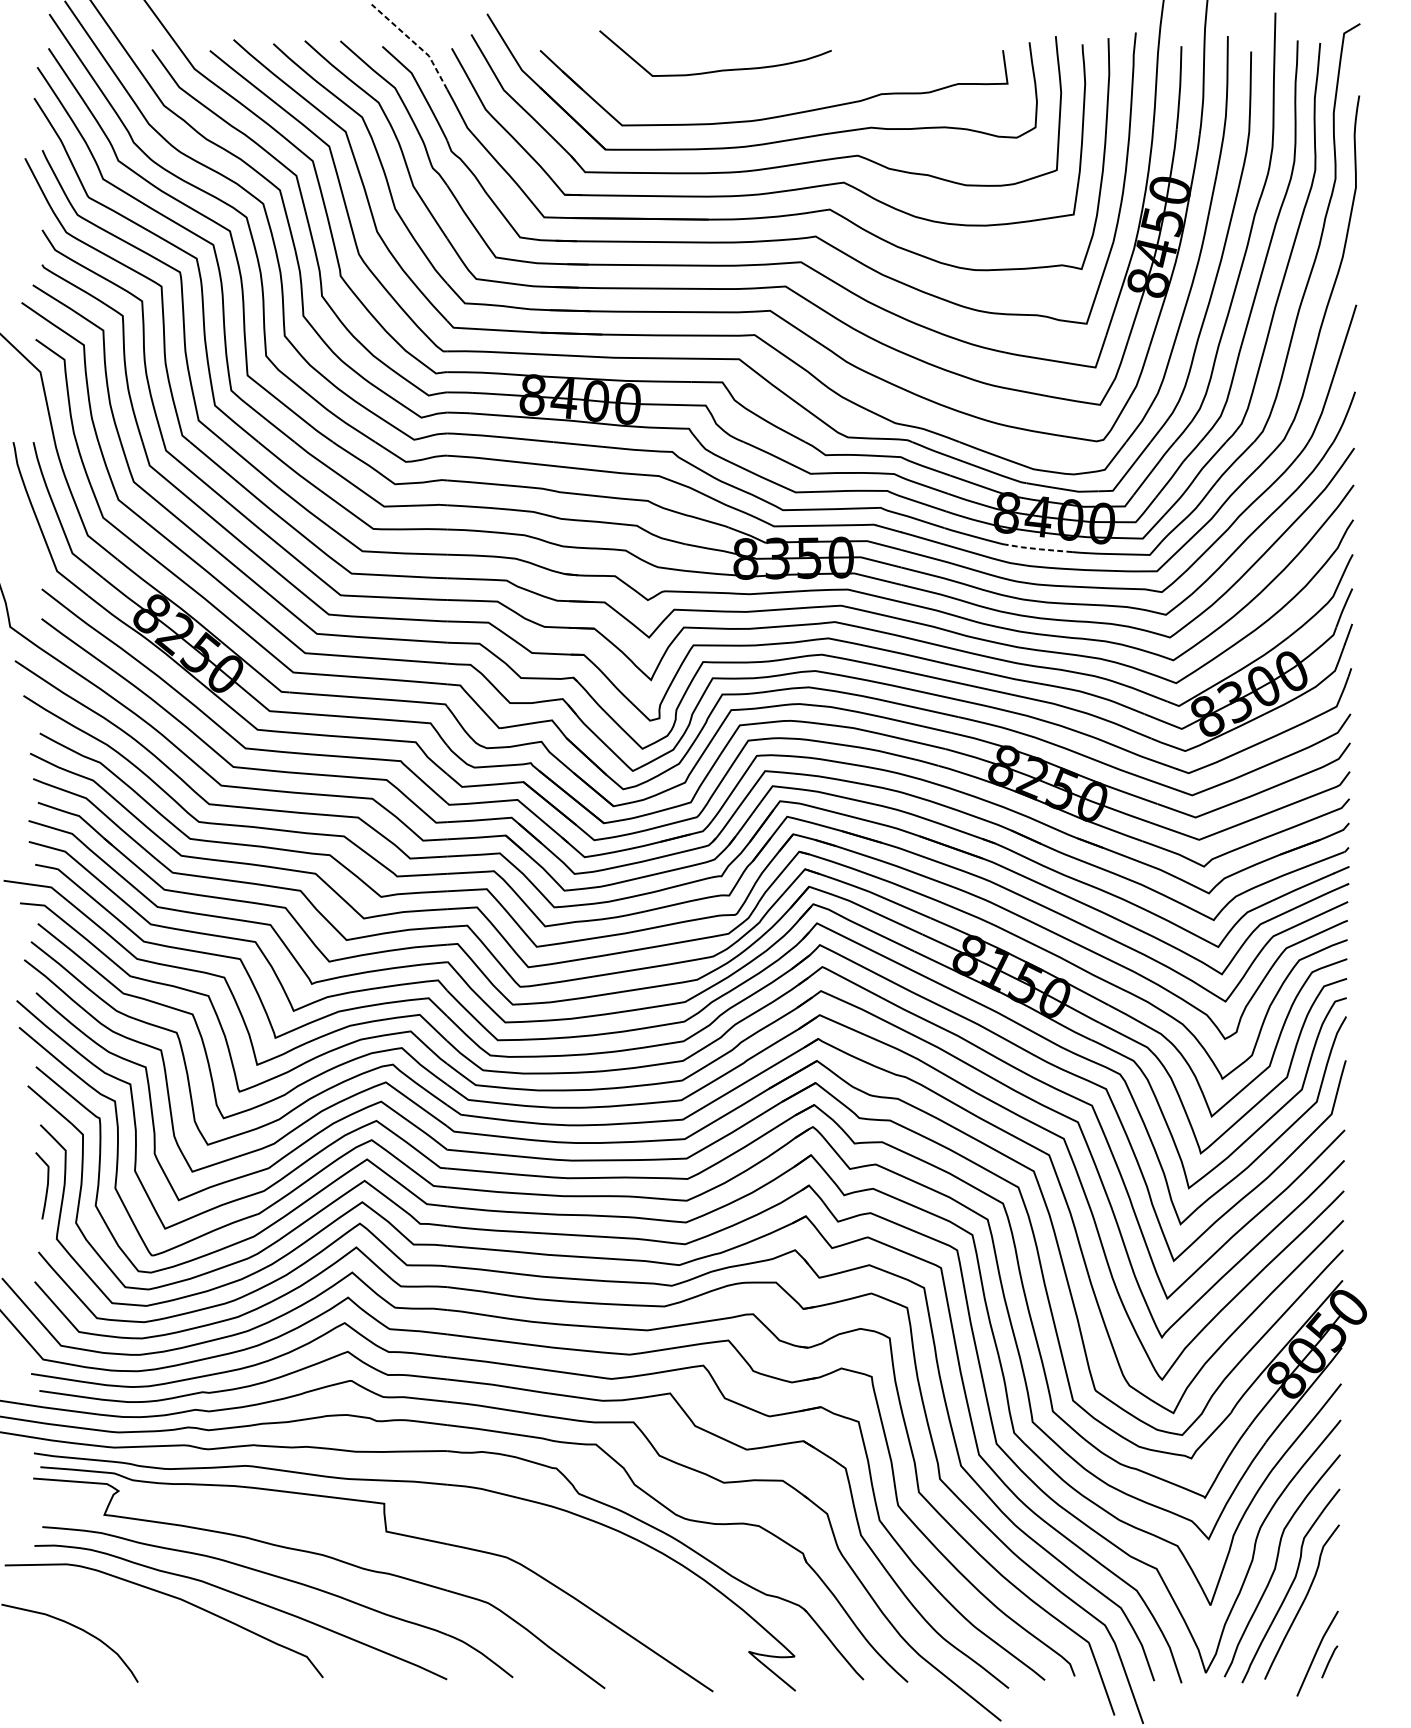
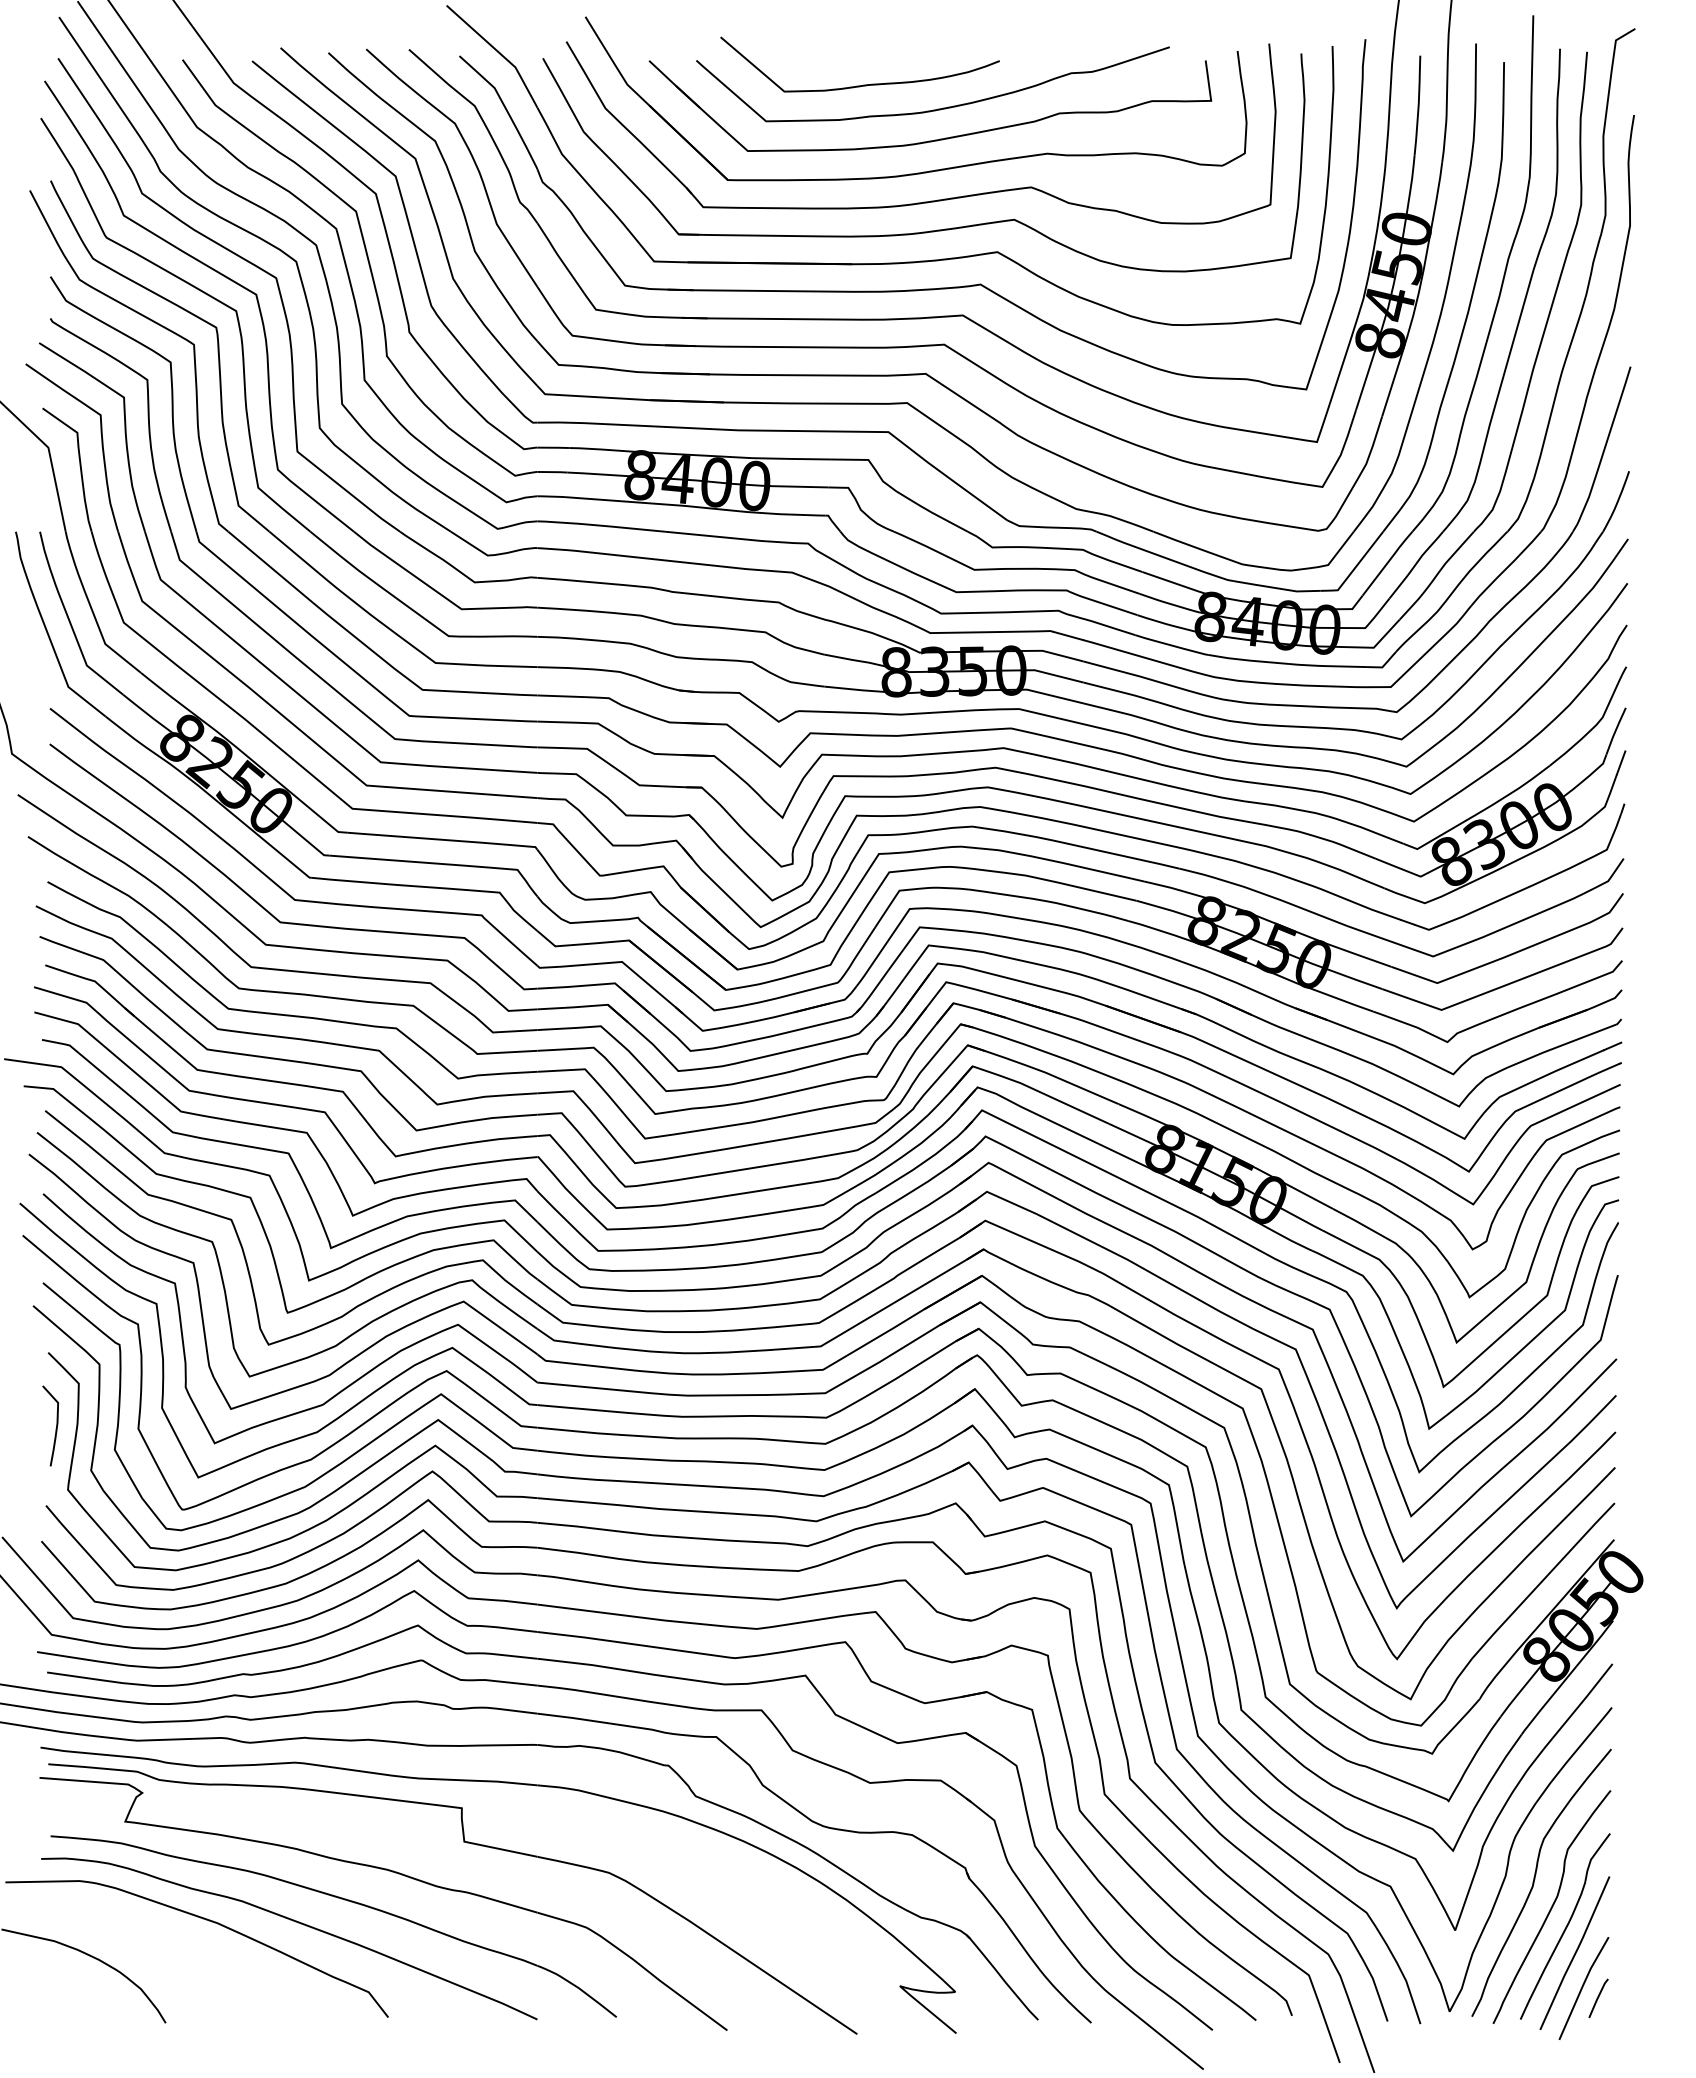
line: (415, 43) -> (499, 52), dashed -> solid
curve: (780, 90) -> (938, 108), added
line: (1037, 549) -> (1247, 660), dashed -> solid
curve: (1309, 1623) -> (1574, 1952), added

